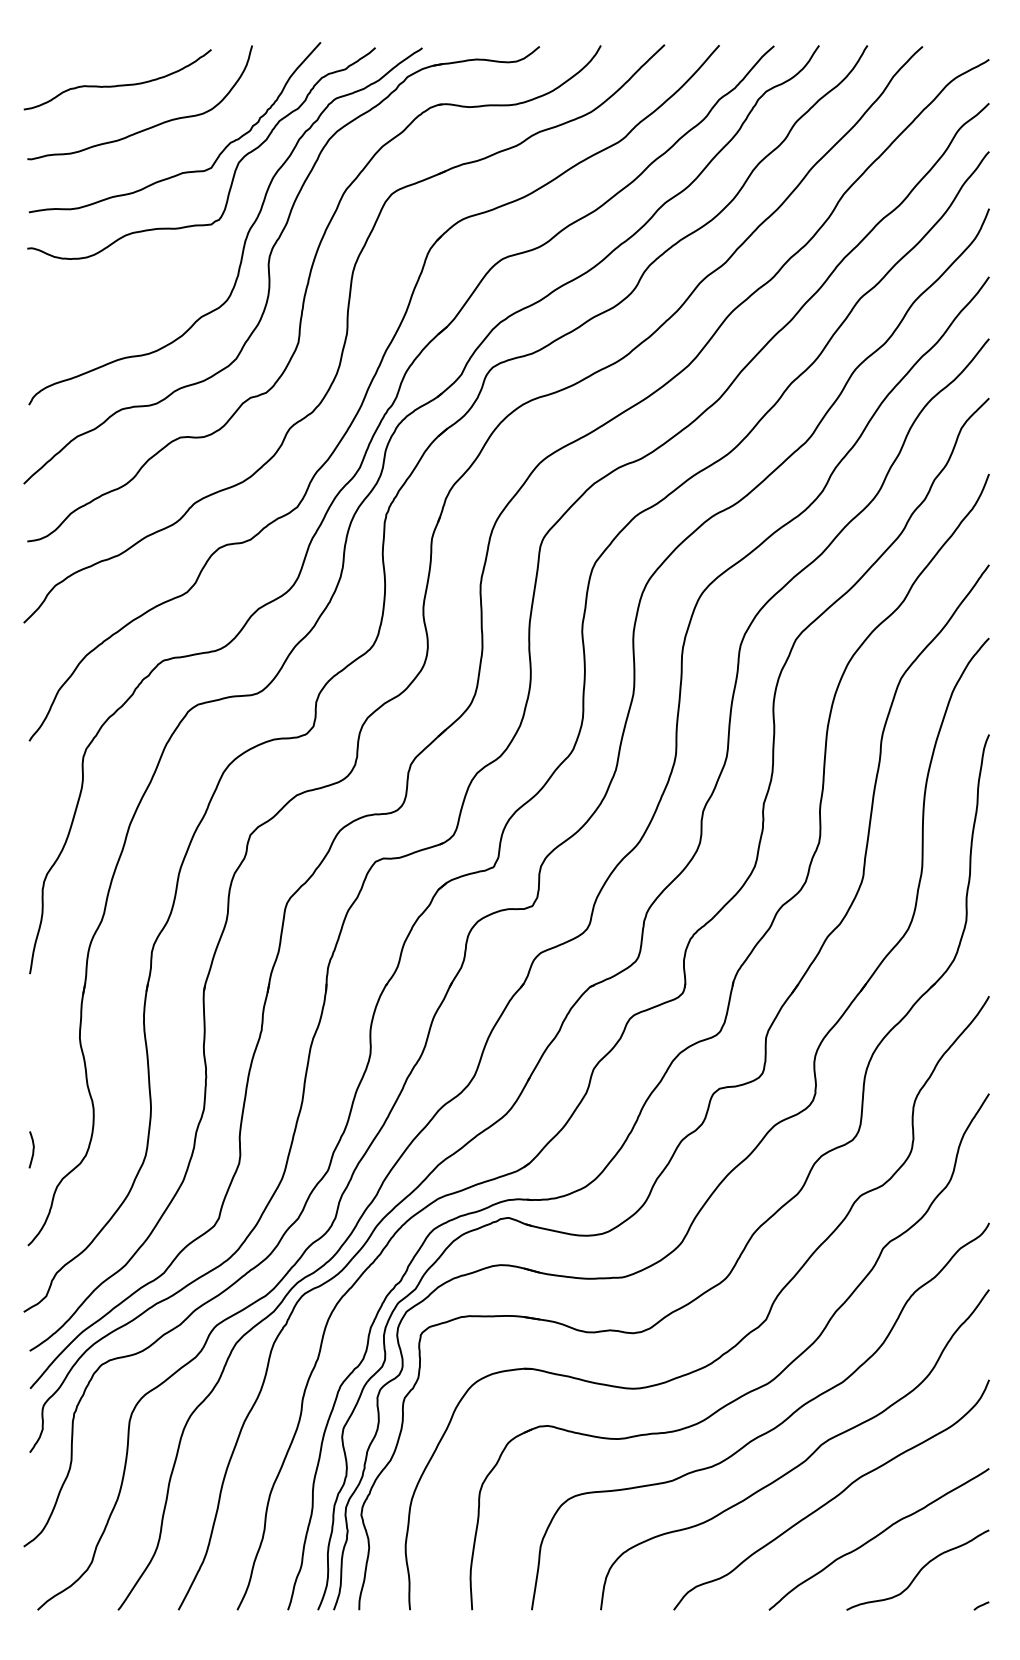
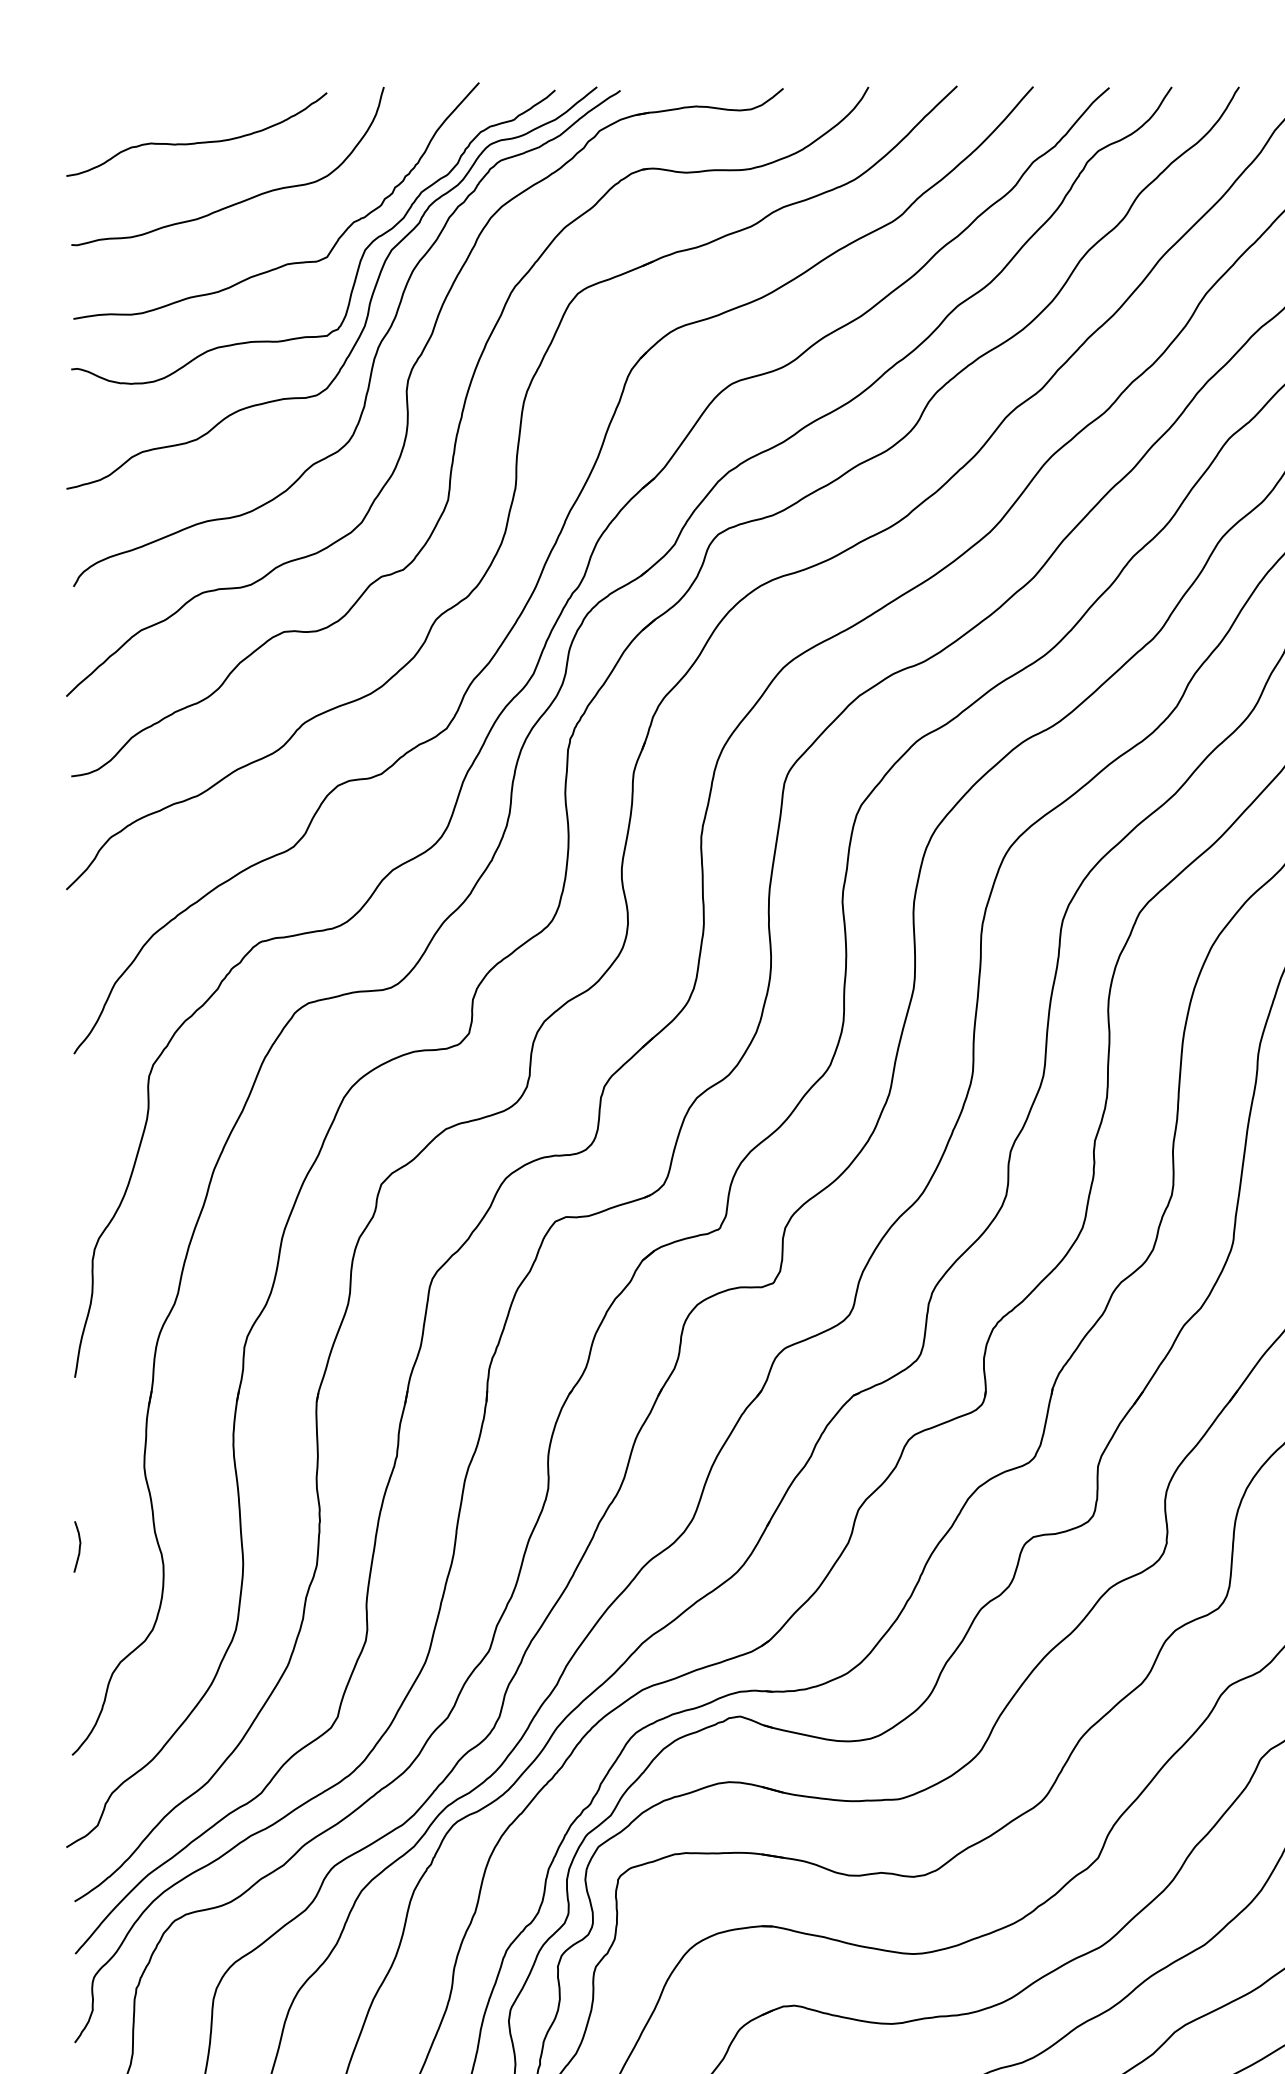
curve: (241, 199) -> (368, 301), added
curve: (32, 1149) -> (78, 1546), moved

